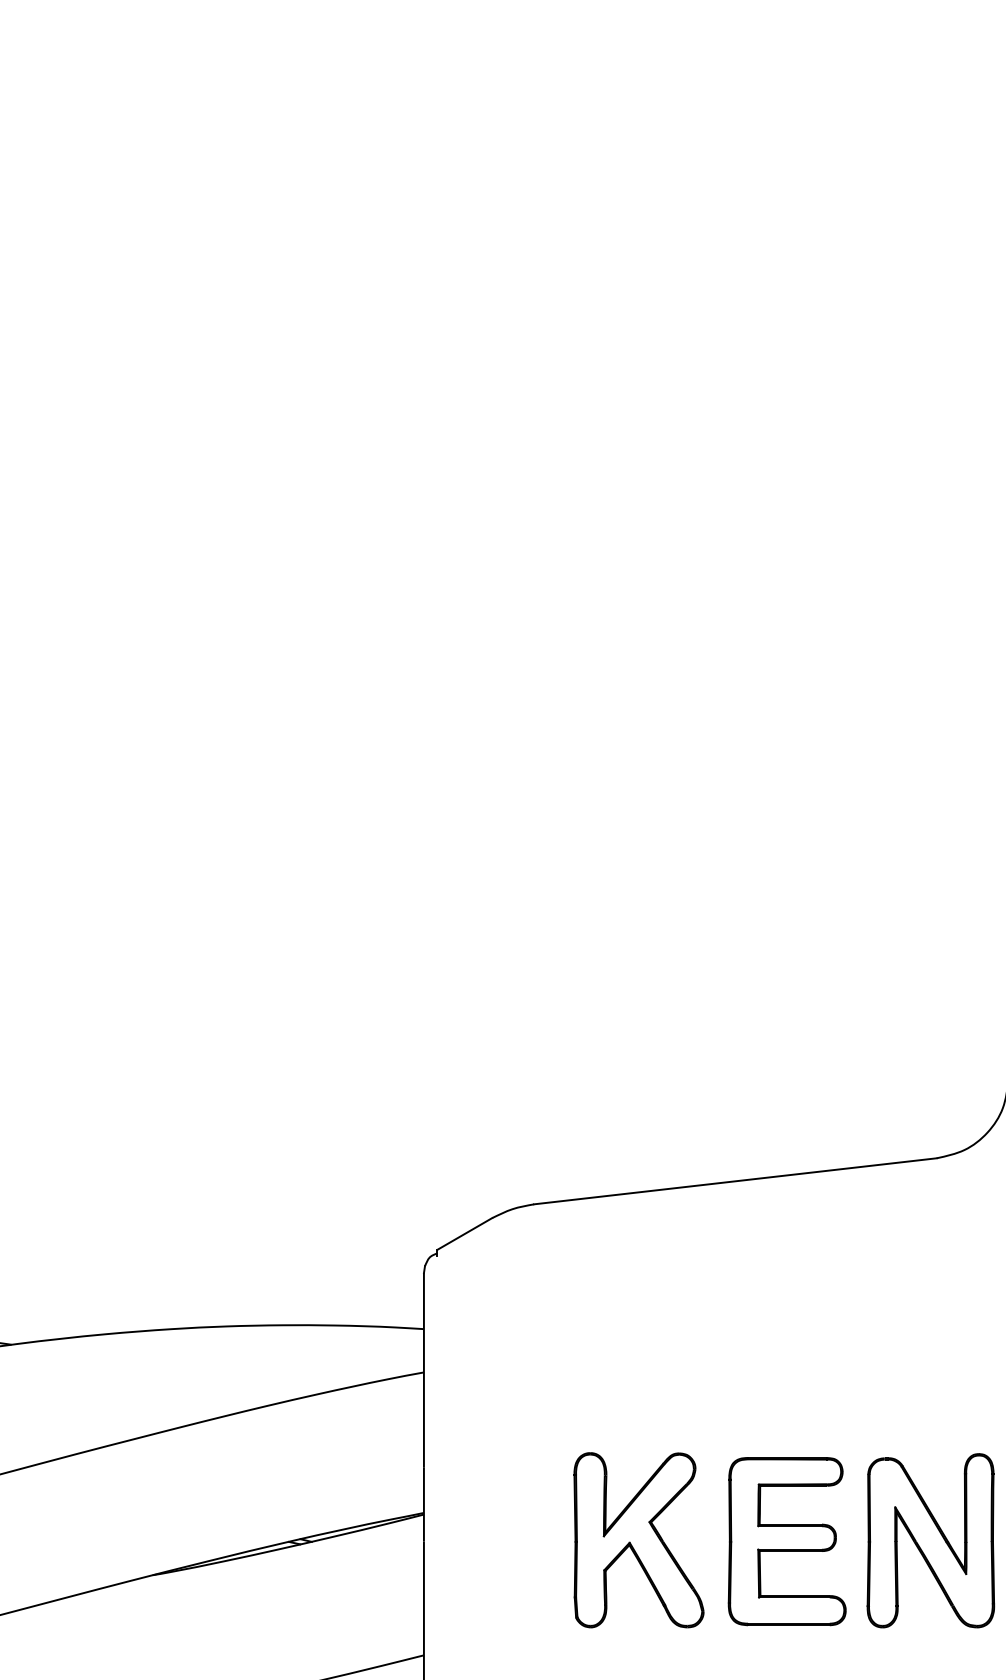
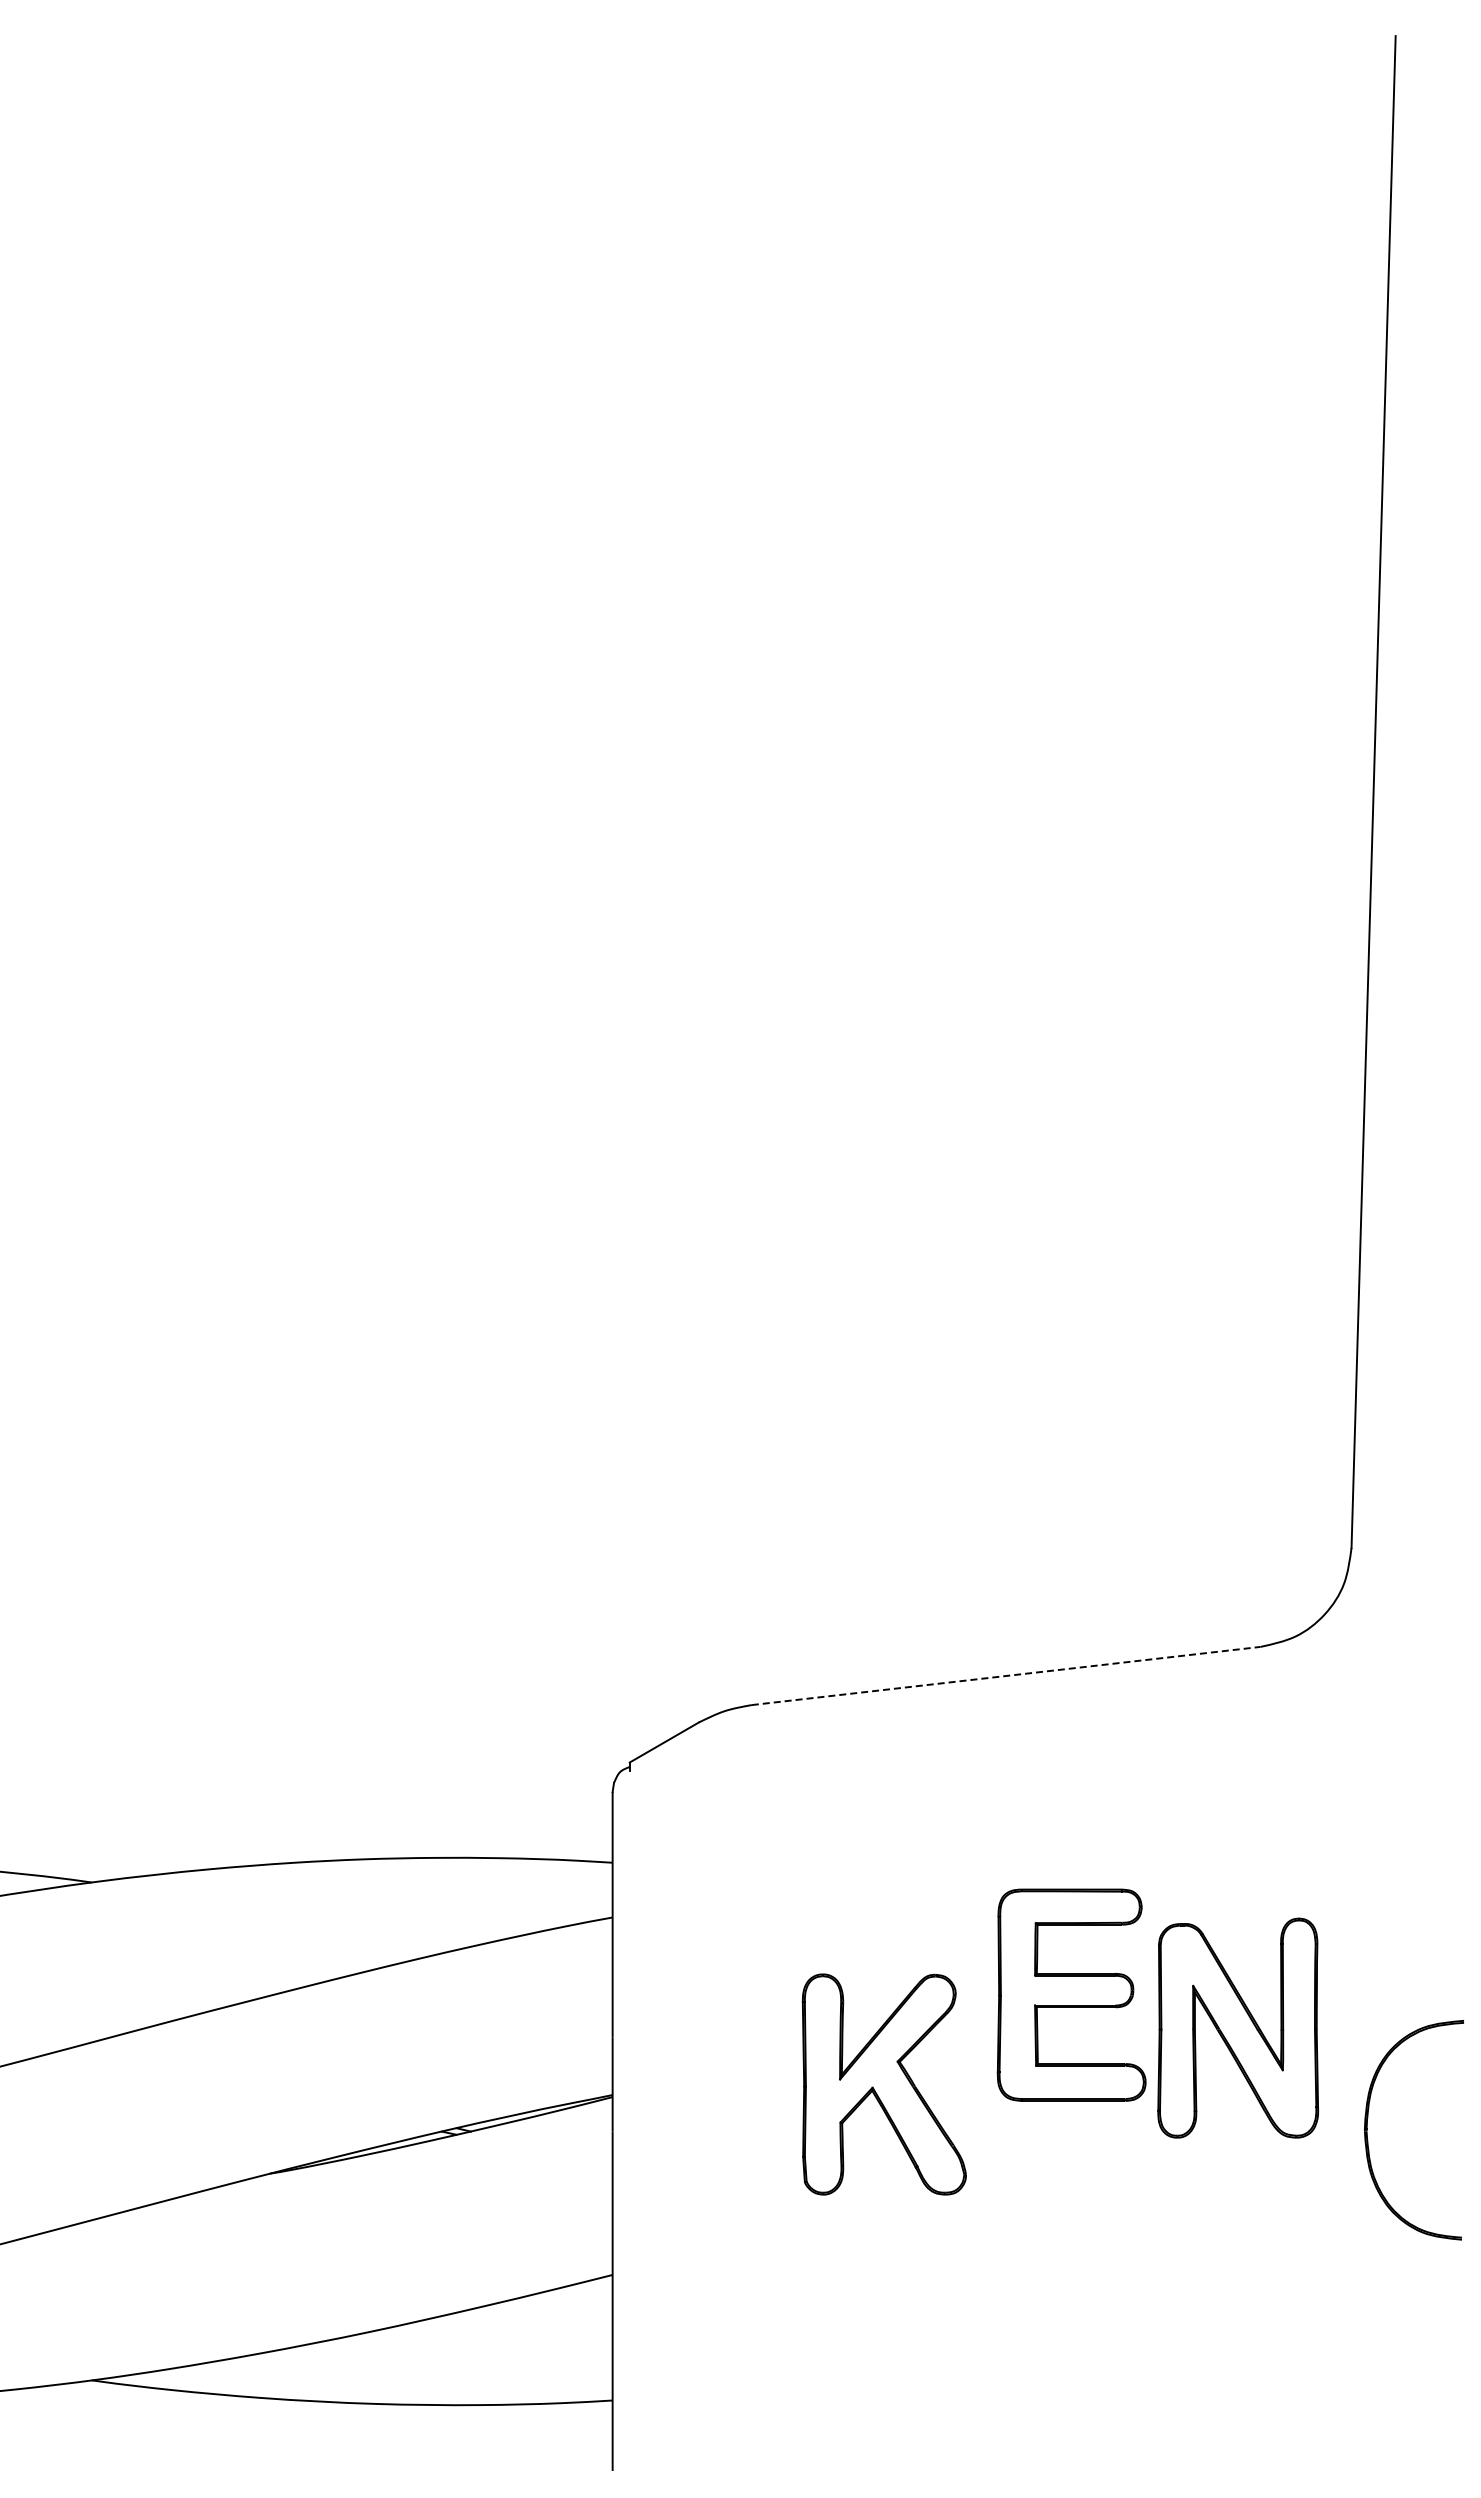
line: (735, 1180) -> (1006, 1675), solid -> dashed
part: (638, 1540) -> (883, 2084), moved
part: (930, 1540) -> (1237, 2027), moved
part: (787, 1541) -> (1071, 1994), moved

